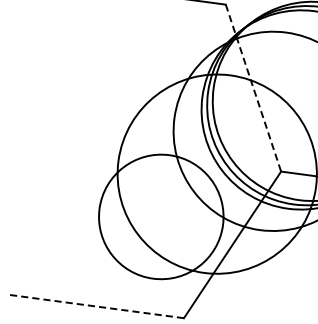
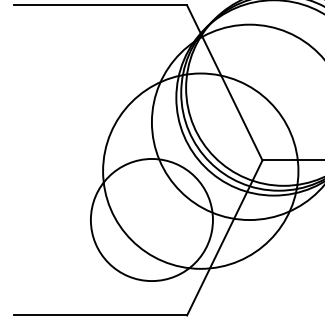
line: (254, 88) -> (225, 83), dashed -> solid
line: (96, 306) -> (100, 315), dashed -> solid

